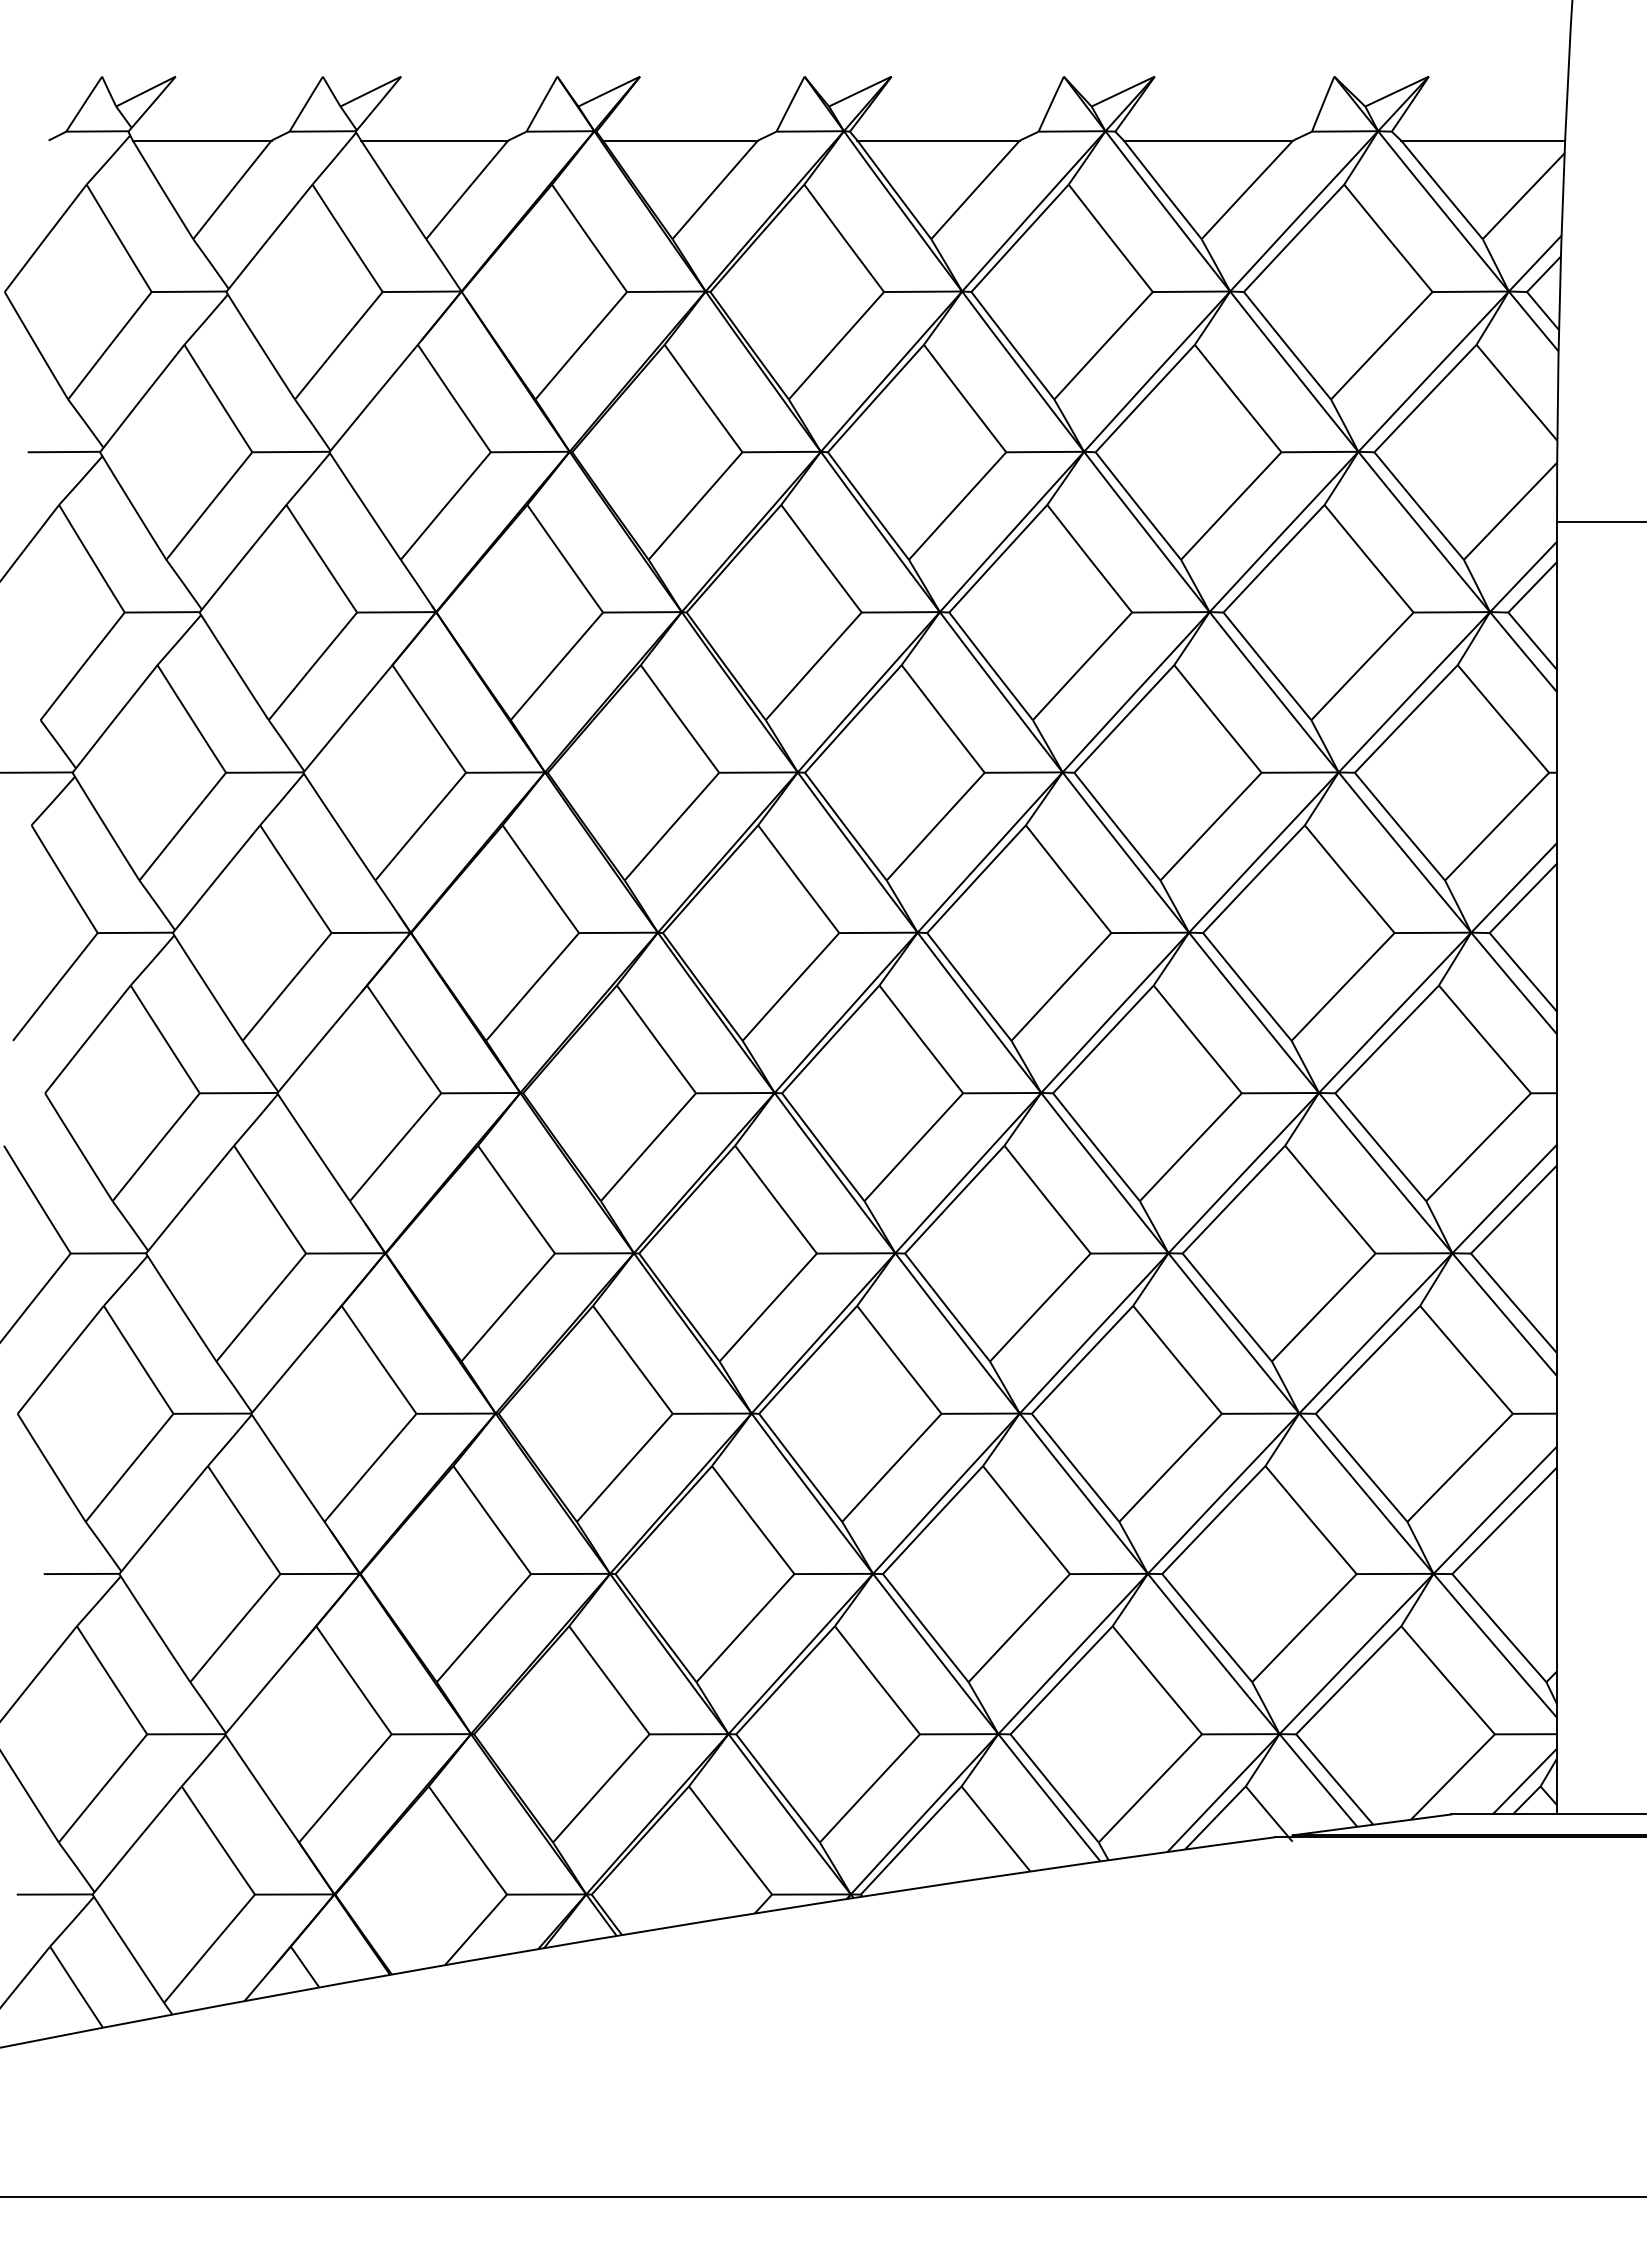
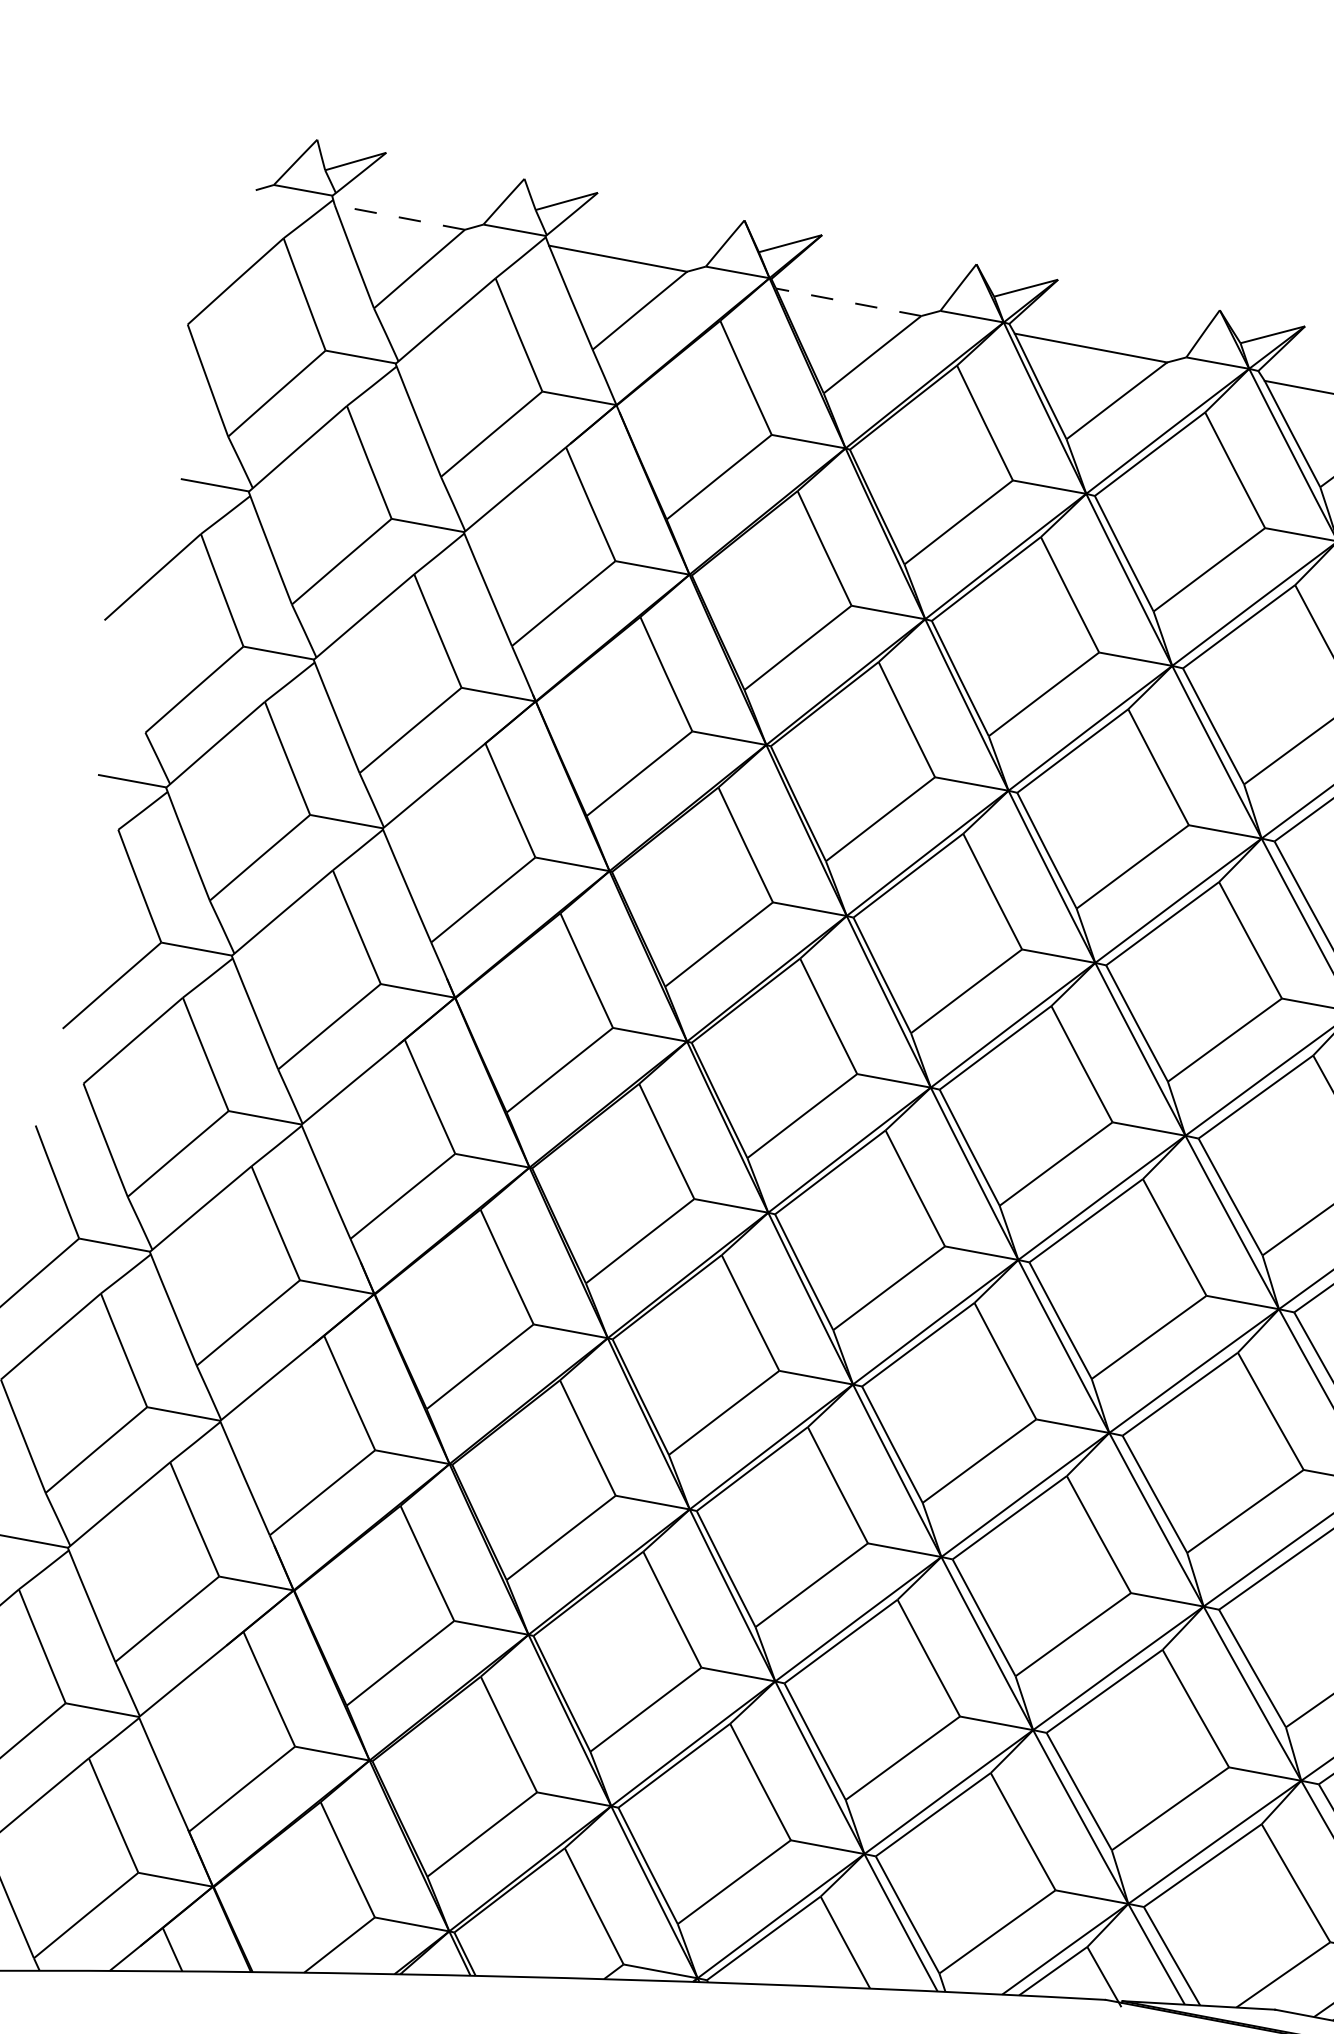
line: (201, 140) -> (399, 217), solid -> dashed
line: (680, 140) -> (848, 302), solid -> dashed

